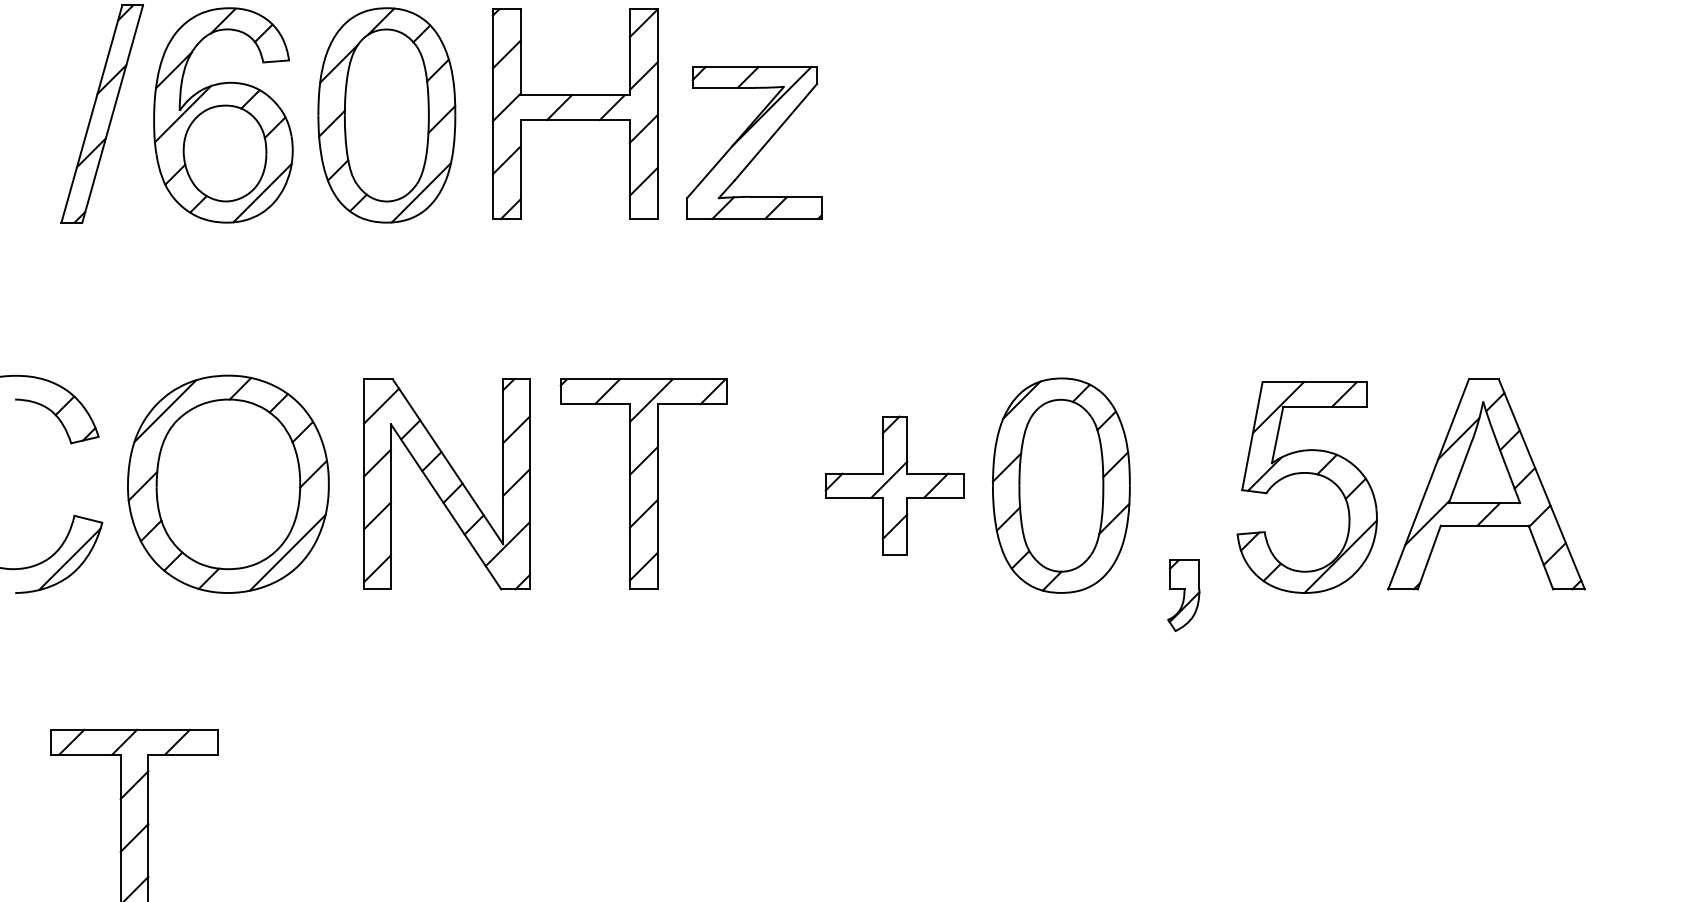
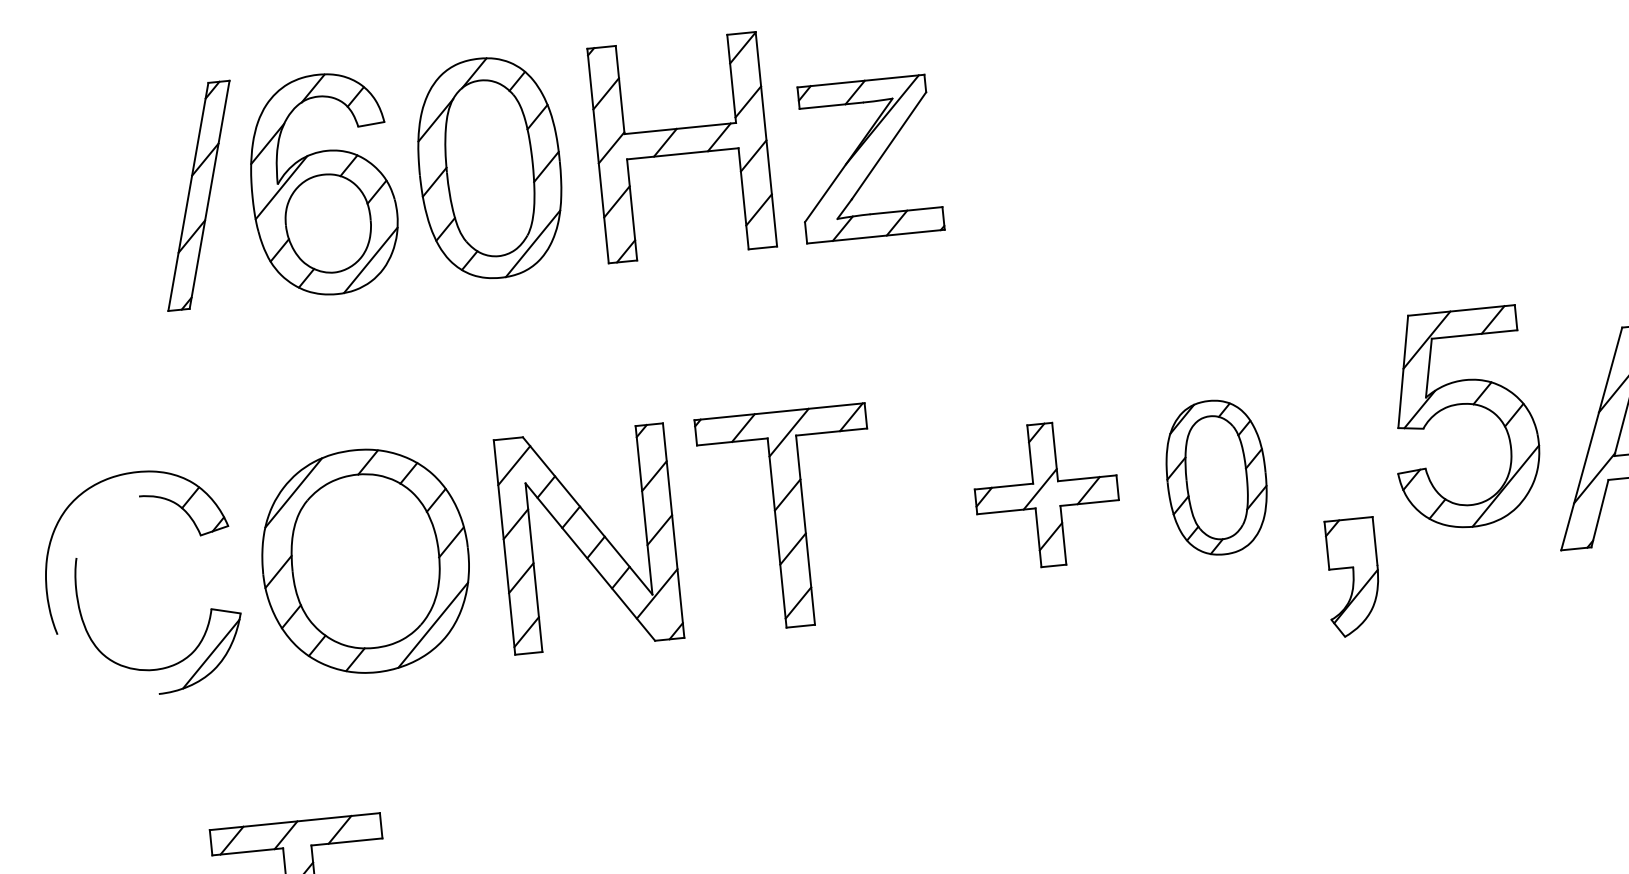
part: (1309, 474) -> (1465, 405), moved
part: (1060, 485) -> (1215, 477), size x0.7
part: (1183, 595) -> (1352, 577), size x1.6

